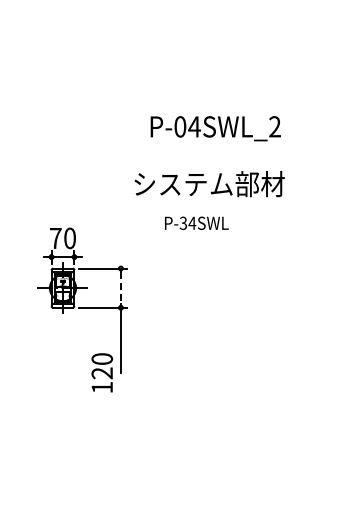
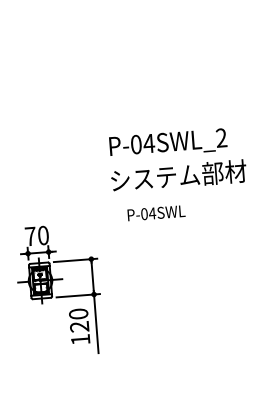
text: (215, 128) -> (168, 143), moved
text: (209, 184) -> (178, 176), moved
text: (183, 222) -> (144, 213), P-34SWL -> P-04SWL
line: (120, 288) -> (92, 277), dashed -> solid
text: (101, 372) -> (78, 326), moved

